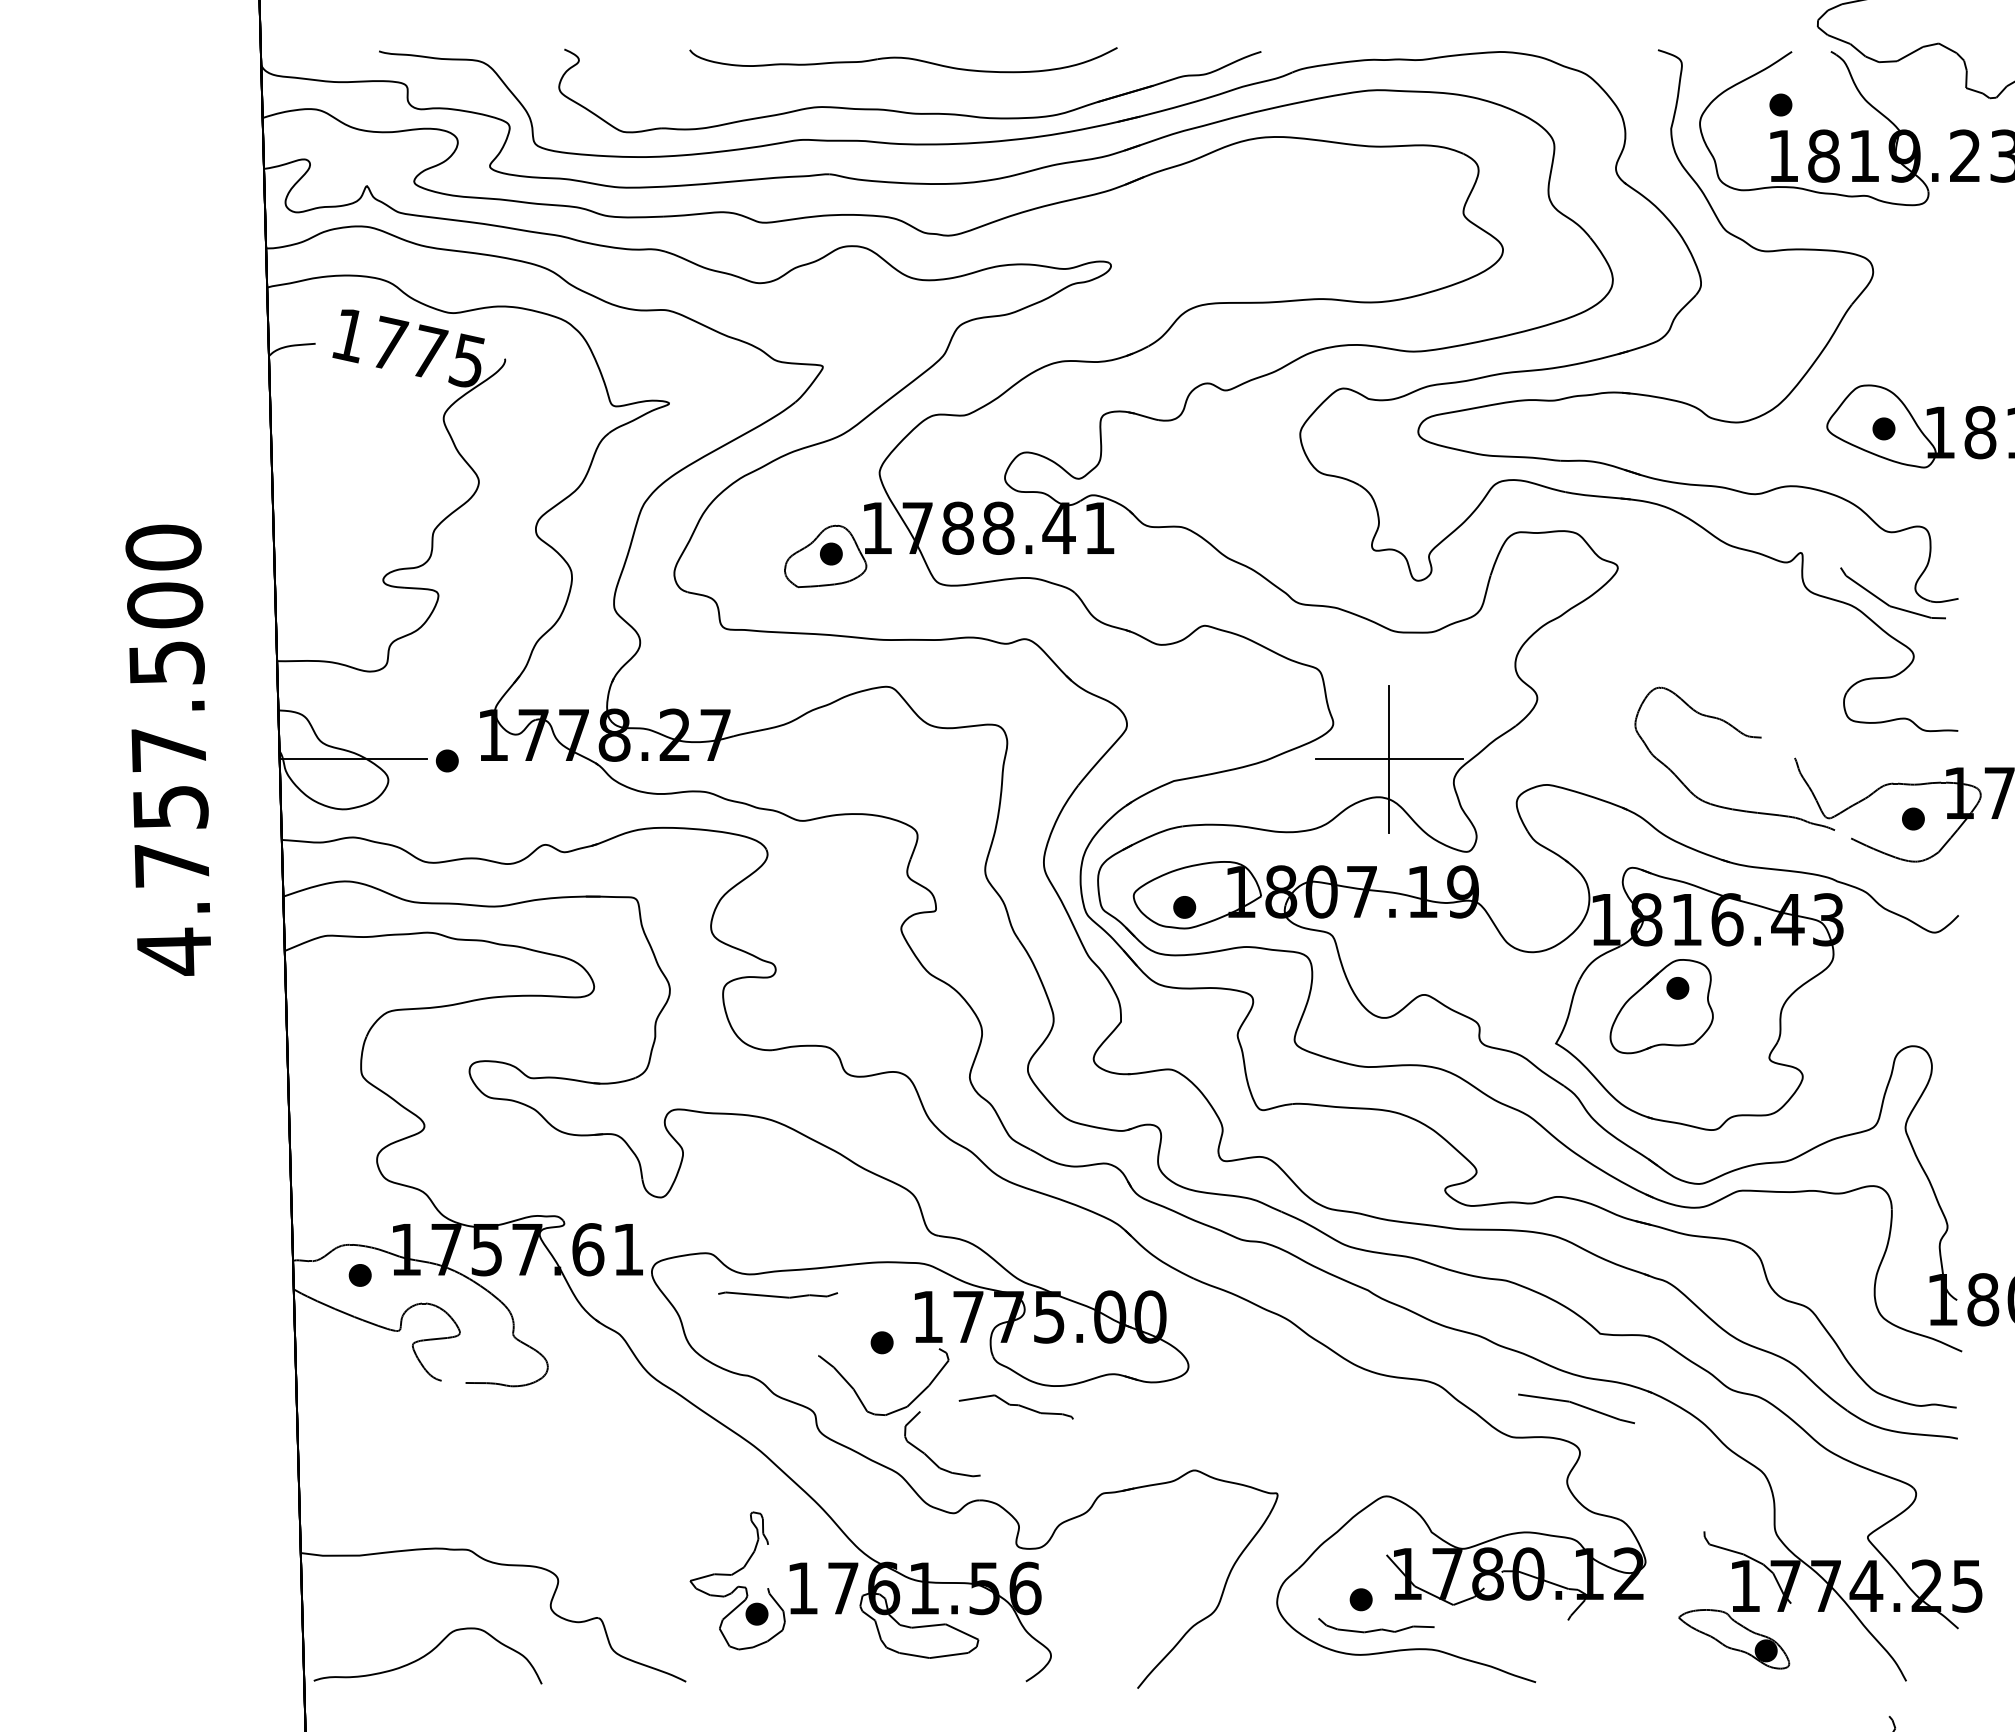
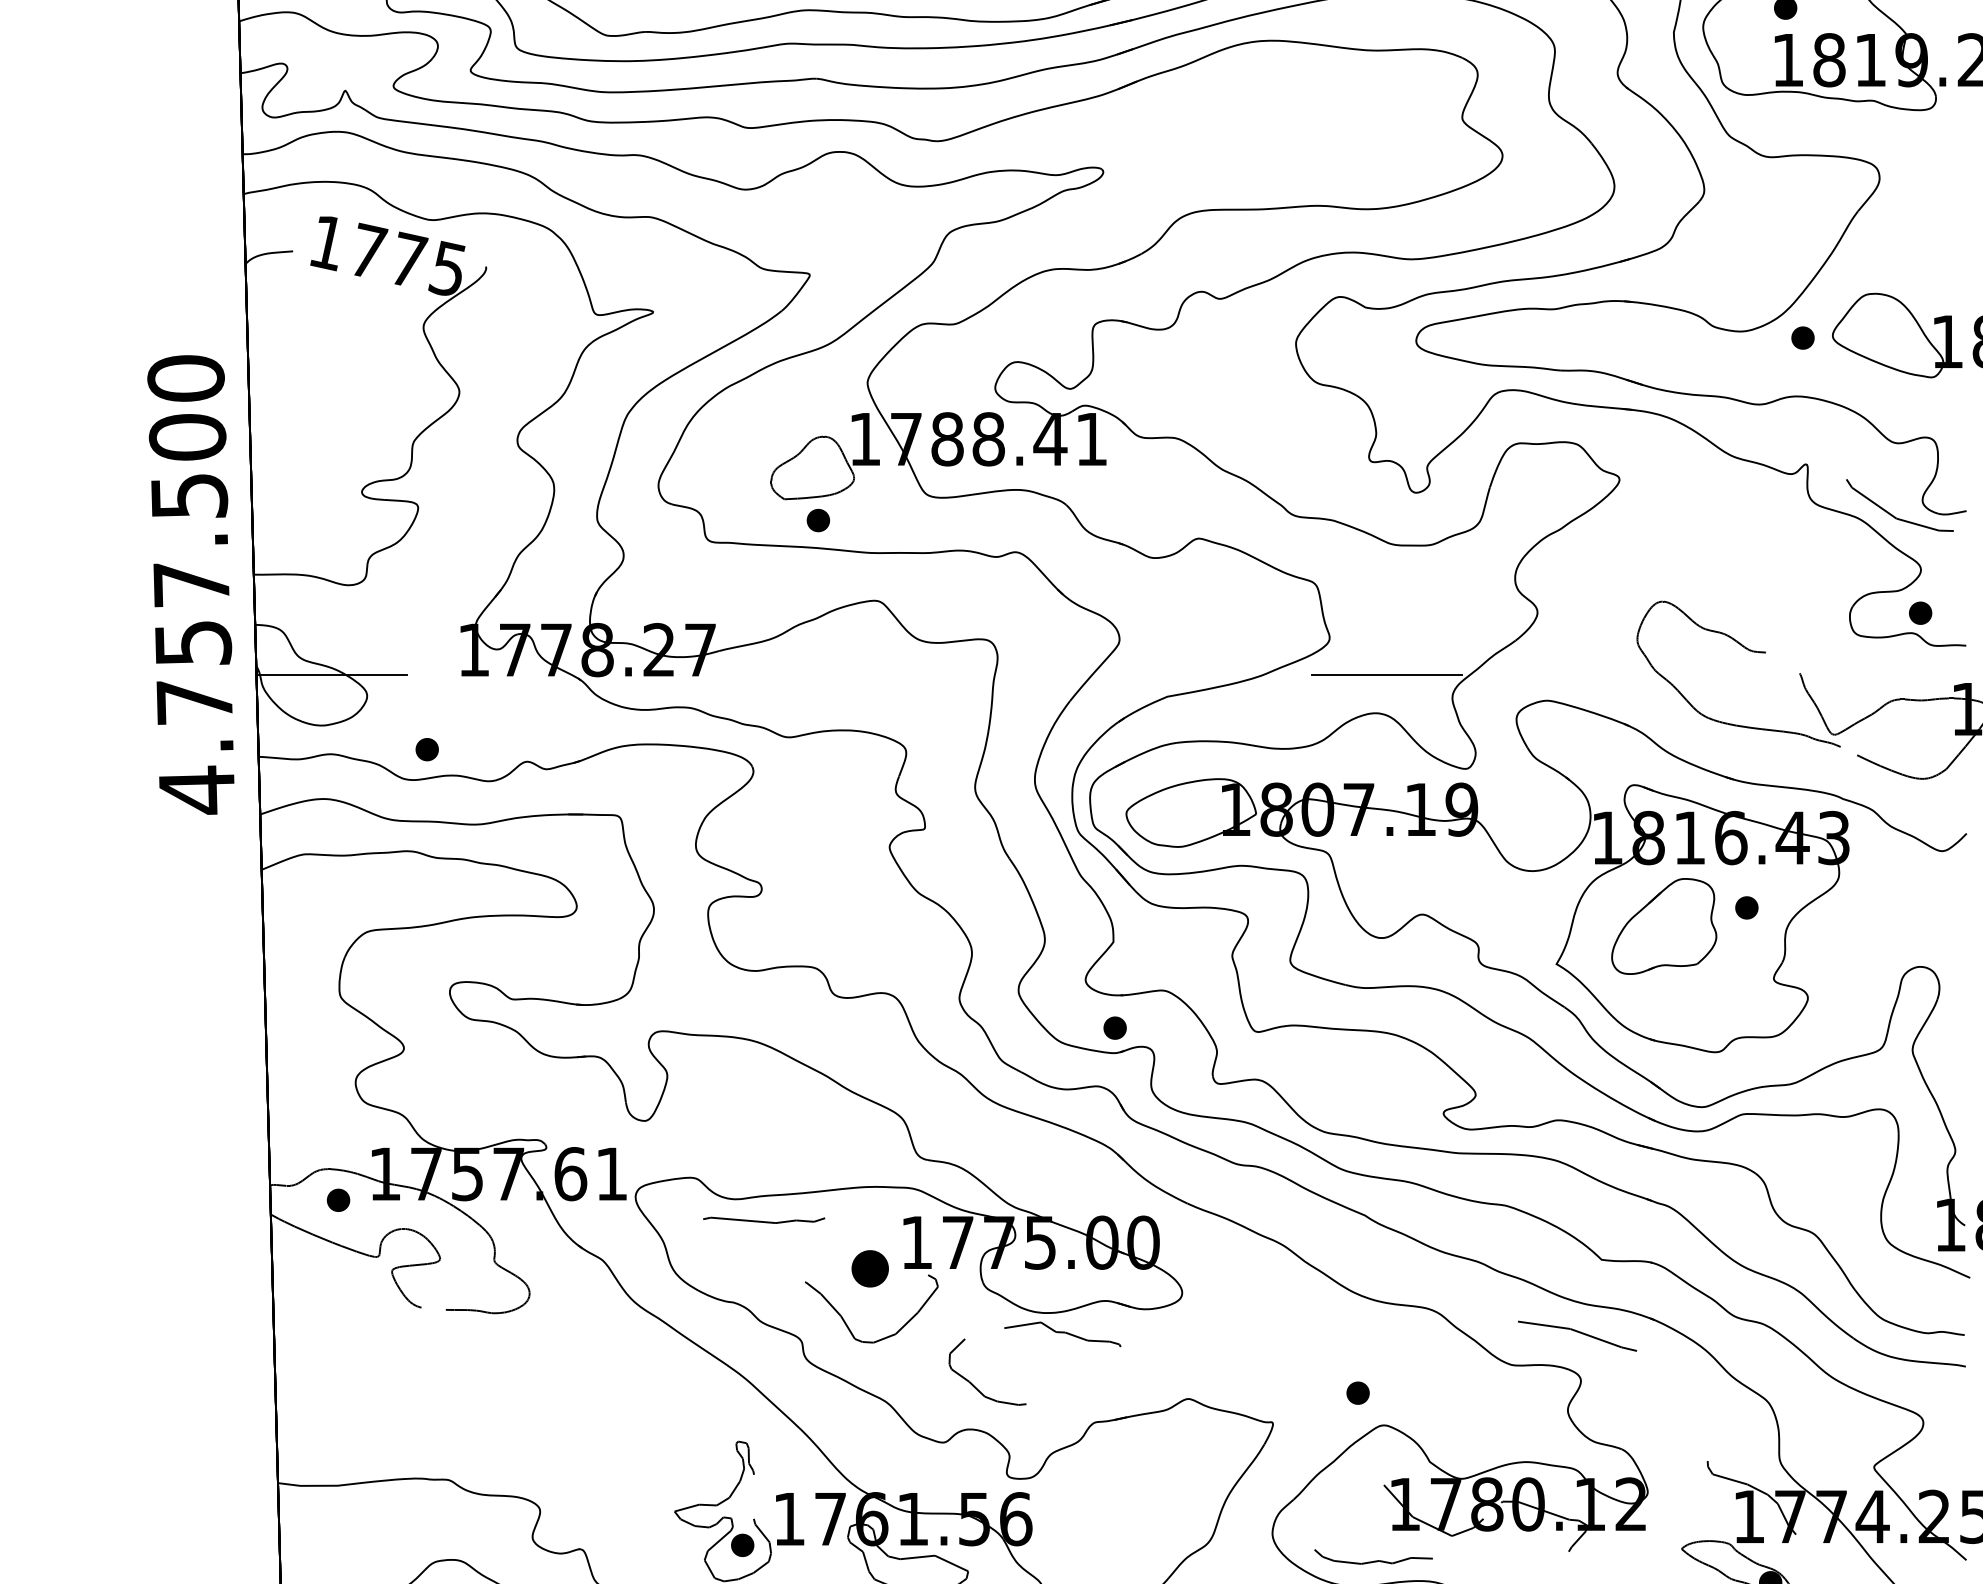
part: (1883, 428) -> (1802, 337), moved
part: (831, 553) -> (818, 519), moved
text: (167, 749) -> (190, 584), moved
line: (1389, 758) -> (1386, 673), removed
part: (447, 760) -> (427, 749), moved
part: (1913, 818) -> (1920, 612), moved
part: (1184, 907) -> (1114, 1028), moved
part: (1677, 988) -> (1746, 908), moved
part: (881, 1342) -> (869, 1268), size x1.6
part: (1008, 1405) -> (1054, 1332), moved
part: (1360, 1599) -> (1357, 1392), moved

